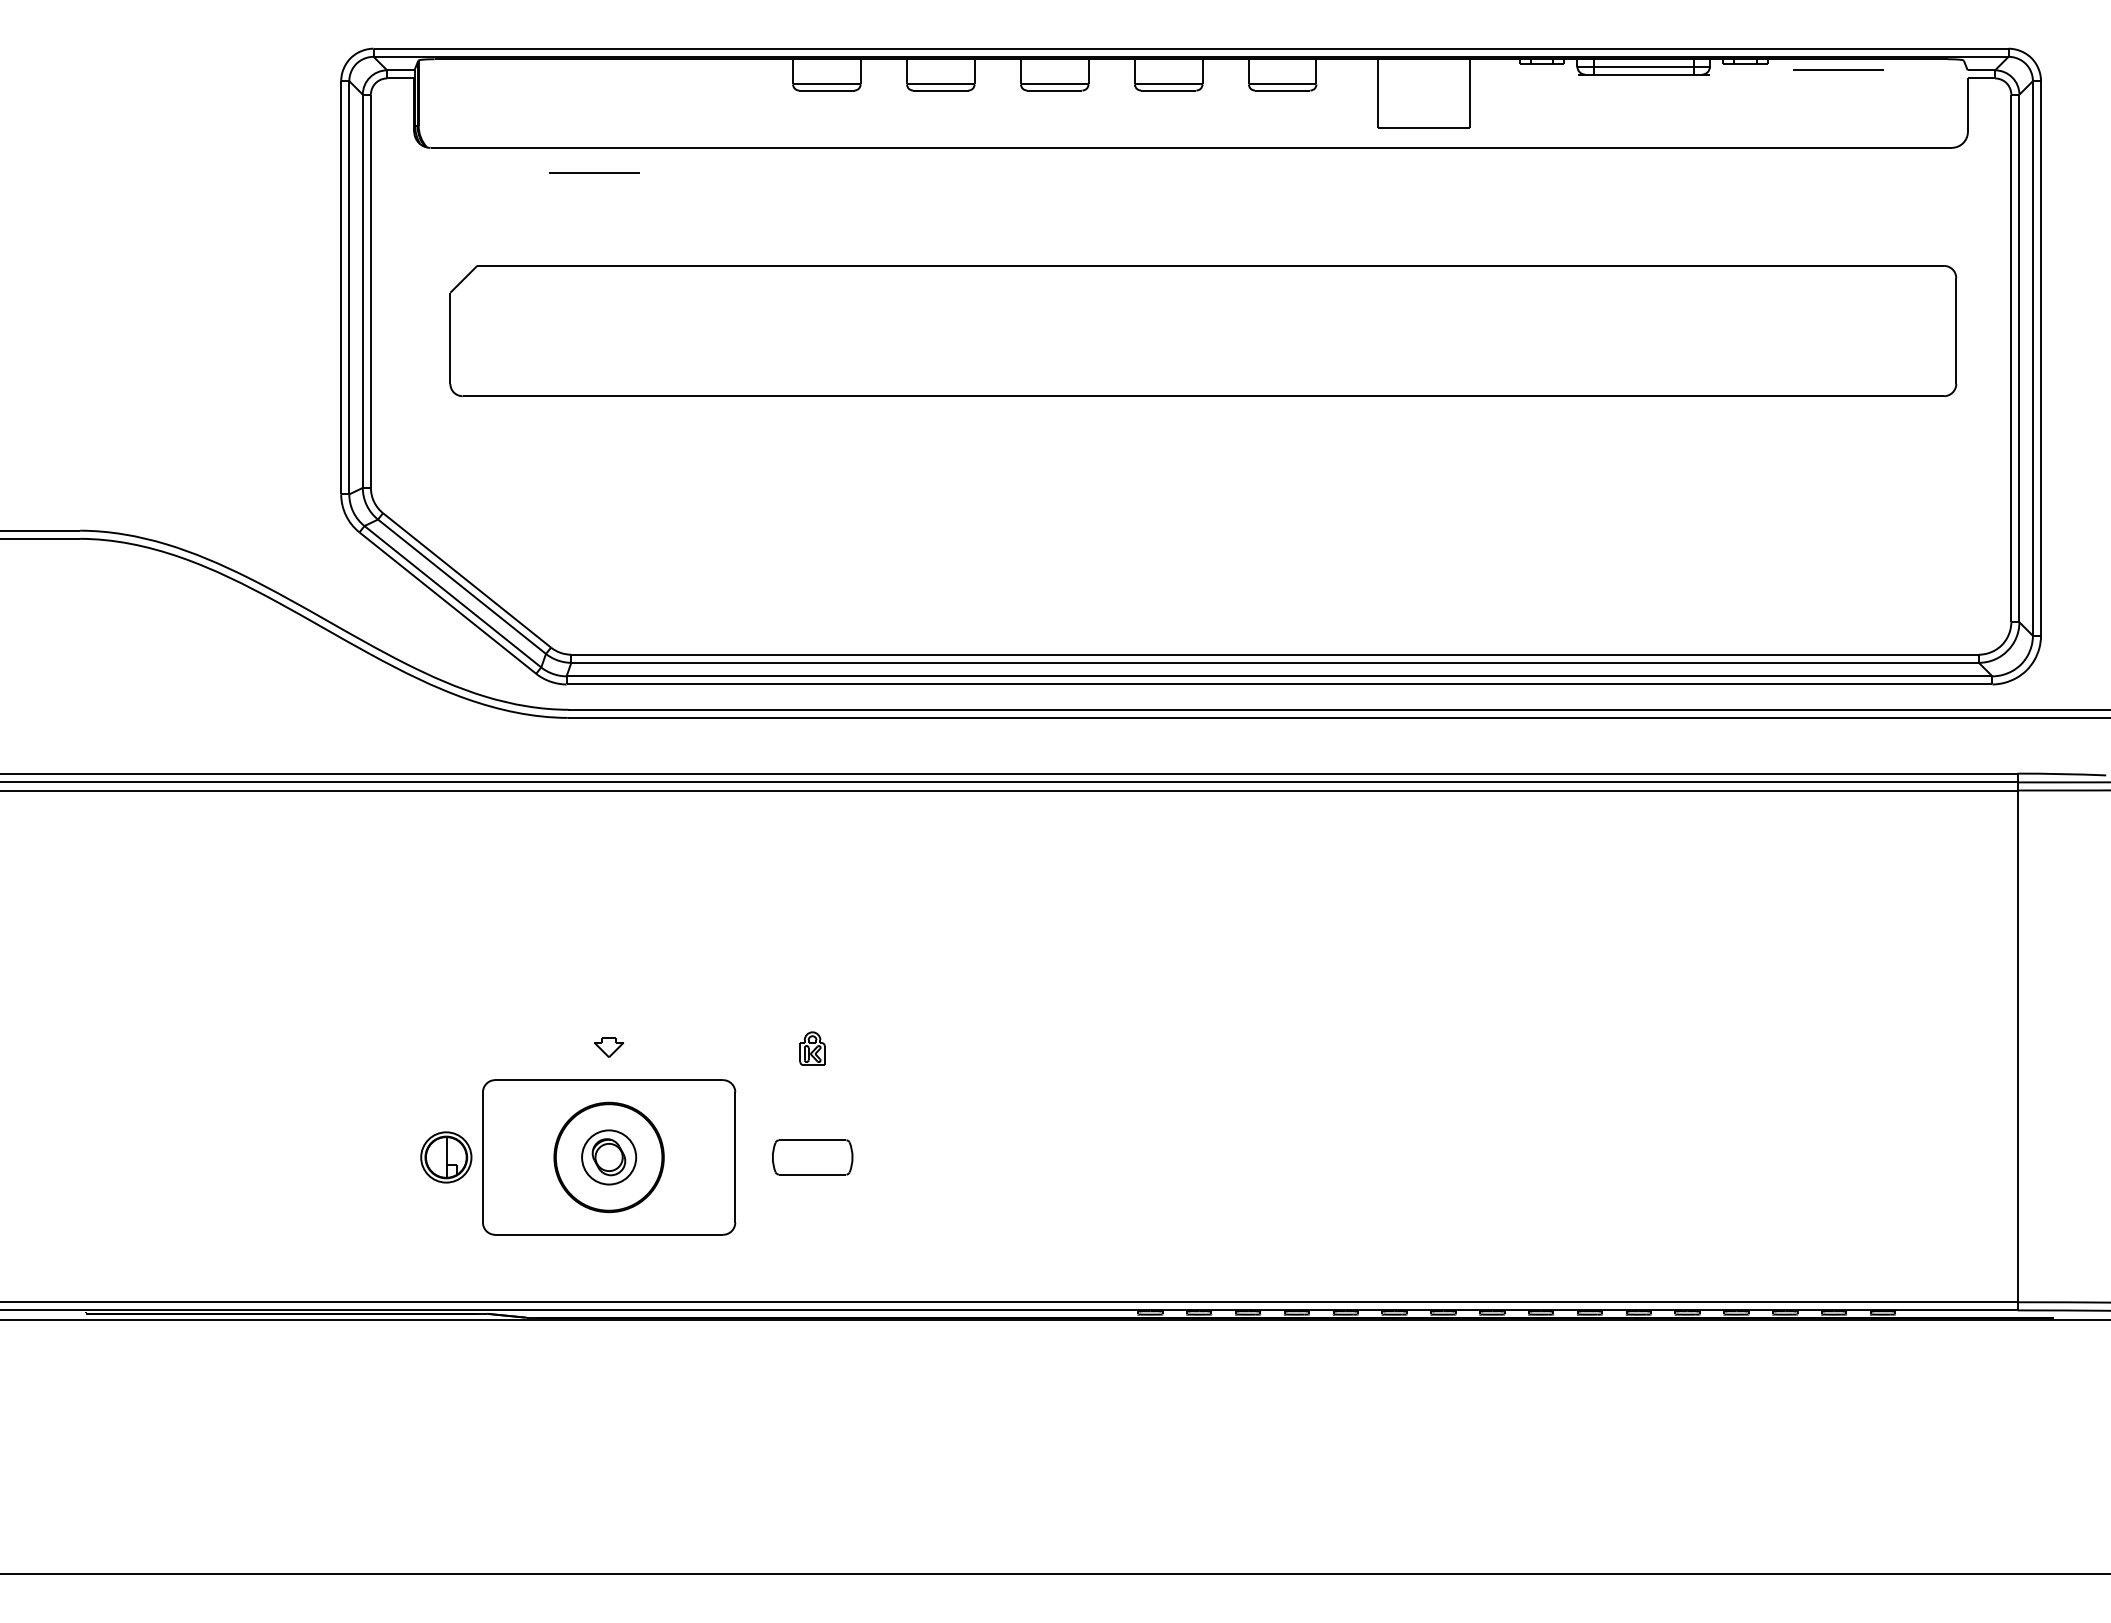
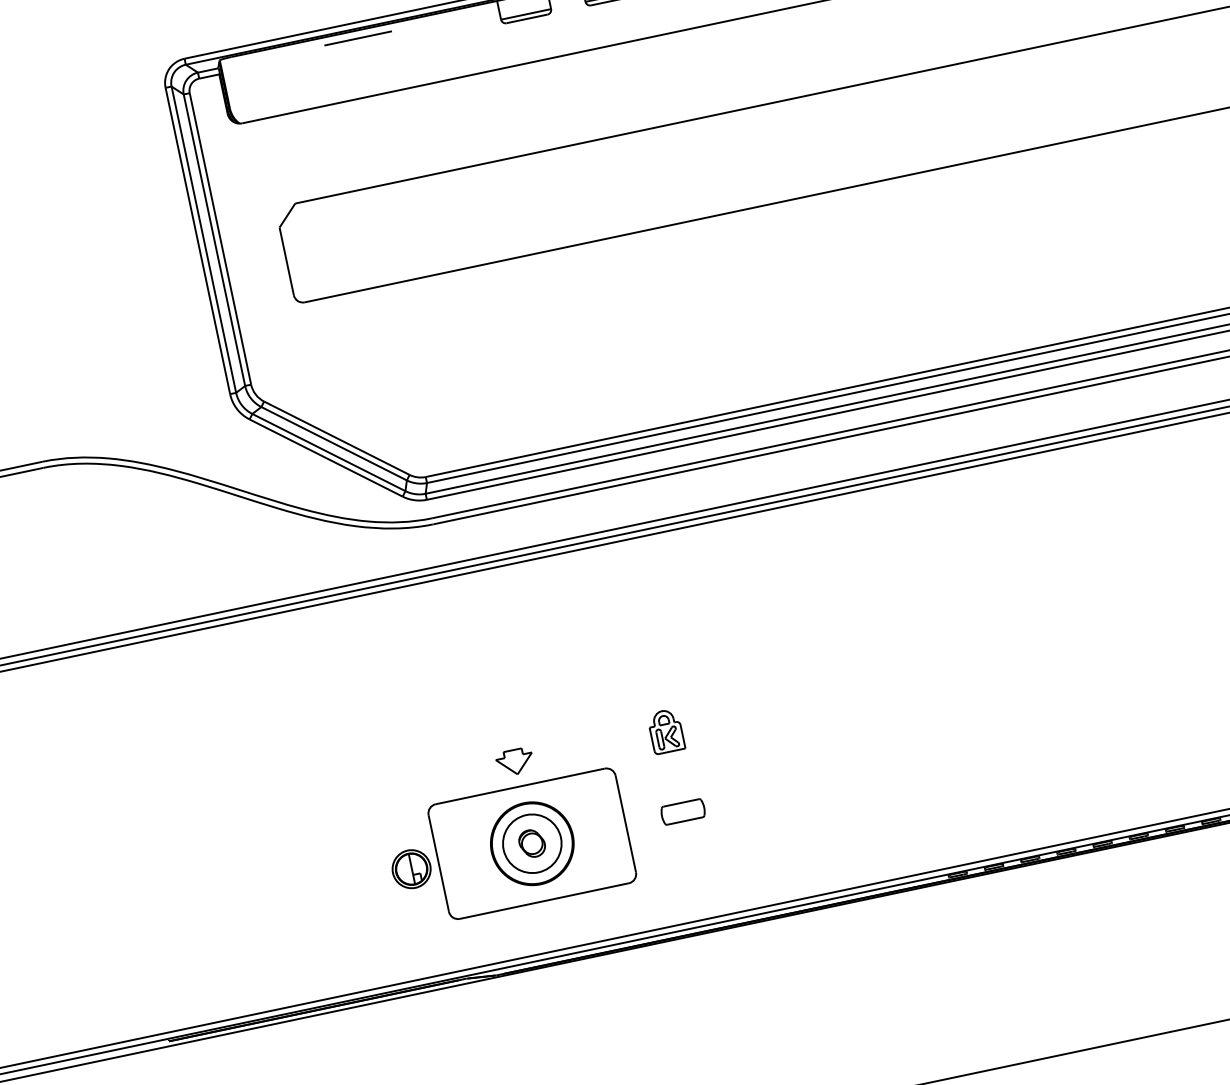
line: (594, 172) -> (358, 38), moved
part: (608, 1047) -> (514, 762), size x1.67
part: (812, 1048) -> (666, 731), size x1.67
circle: (608, 1157) -> (531, 843), size x1.43
part: (812, 1157) -> (683, 812), size x0.71

